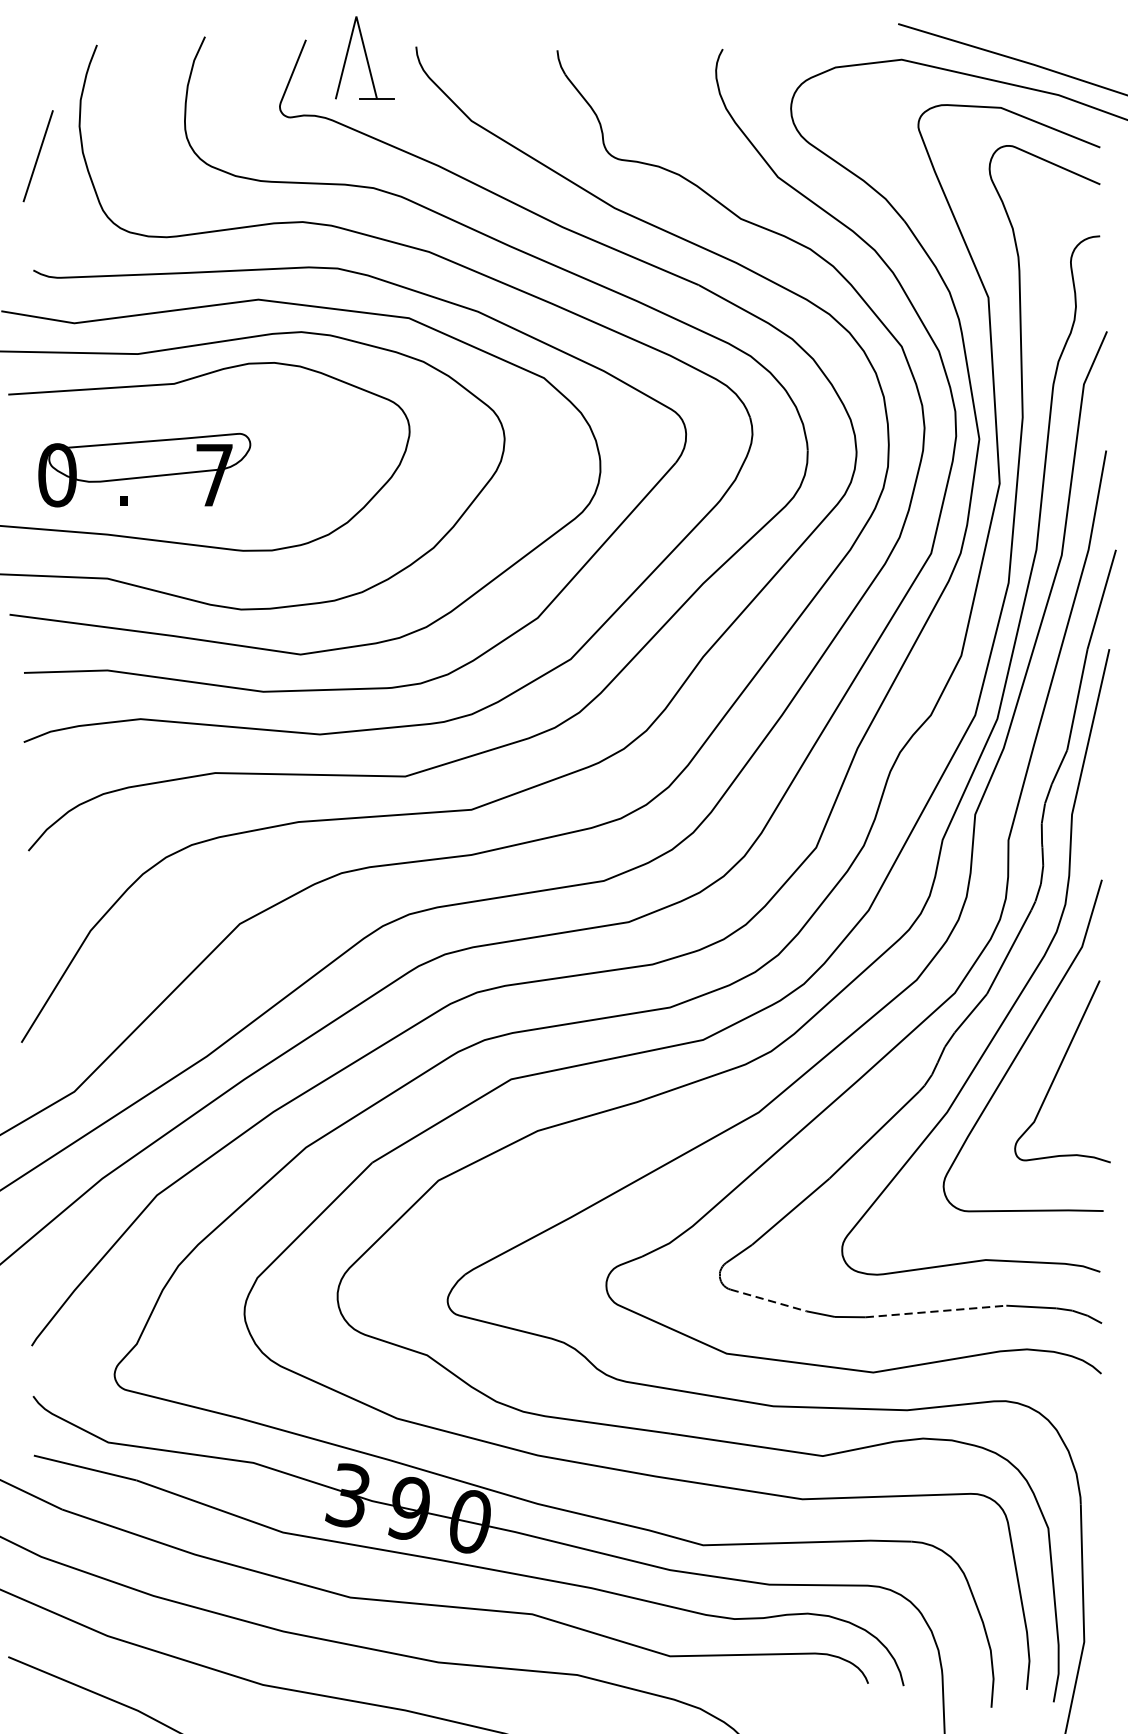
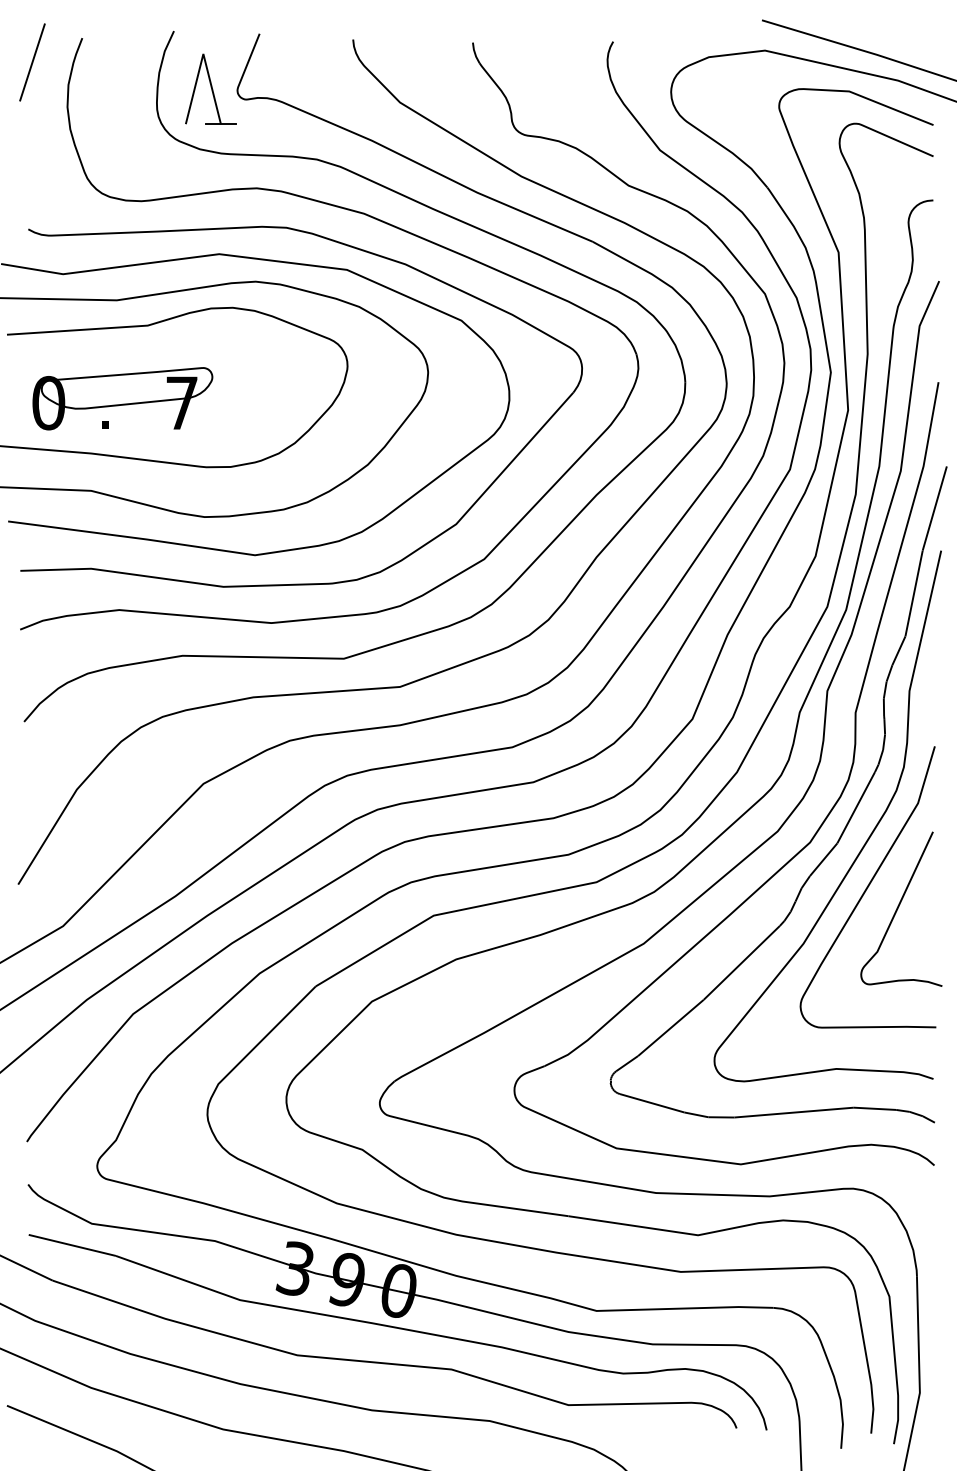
part: (364, 57) -> (210, 88), moved
line: (38, 156) -> (32, 62), moved
line: (769, 1300) -> (652, 1103), dashed -> solid
line: (936, 1311) -> (794, 1112), dashed -> solid

